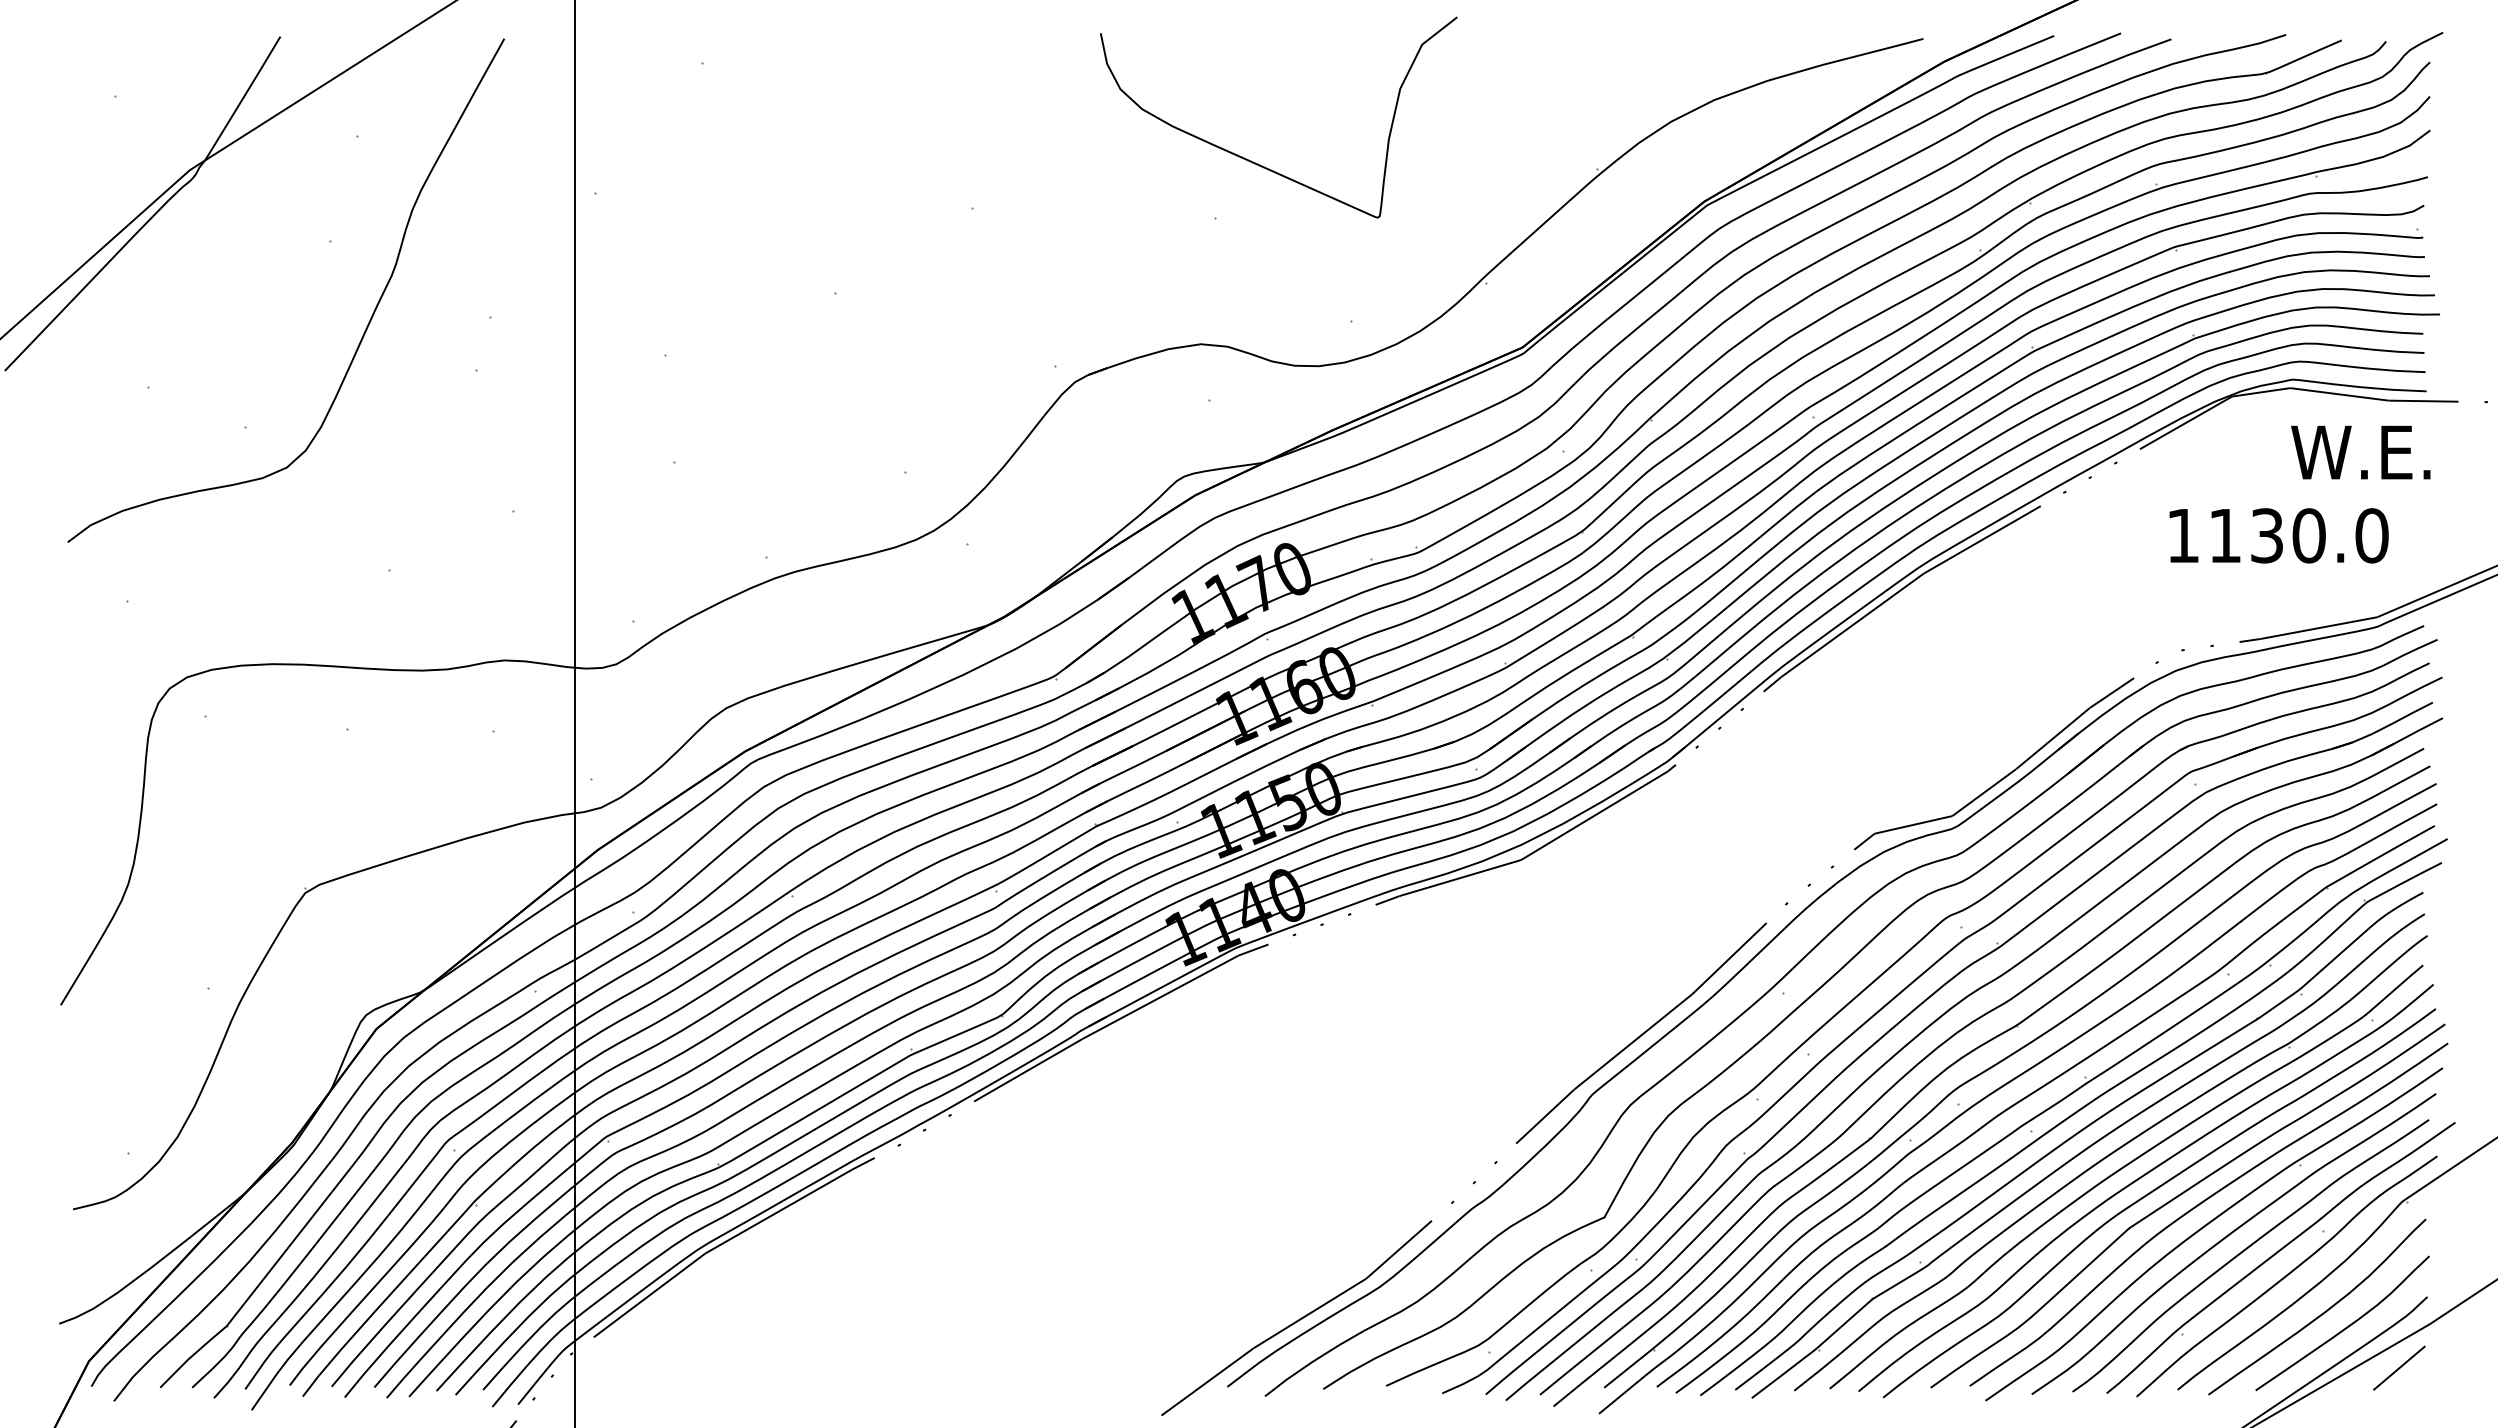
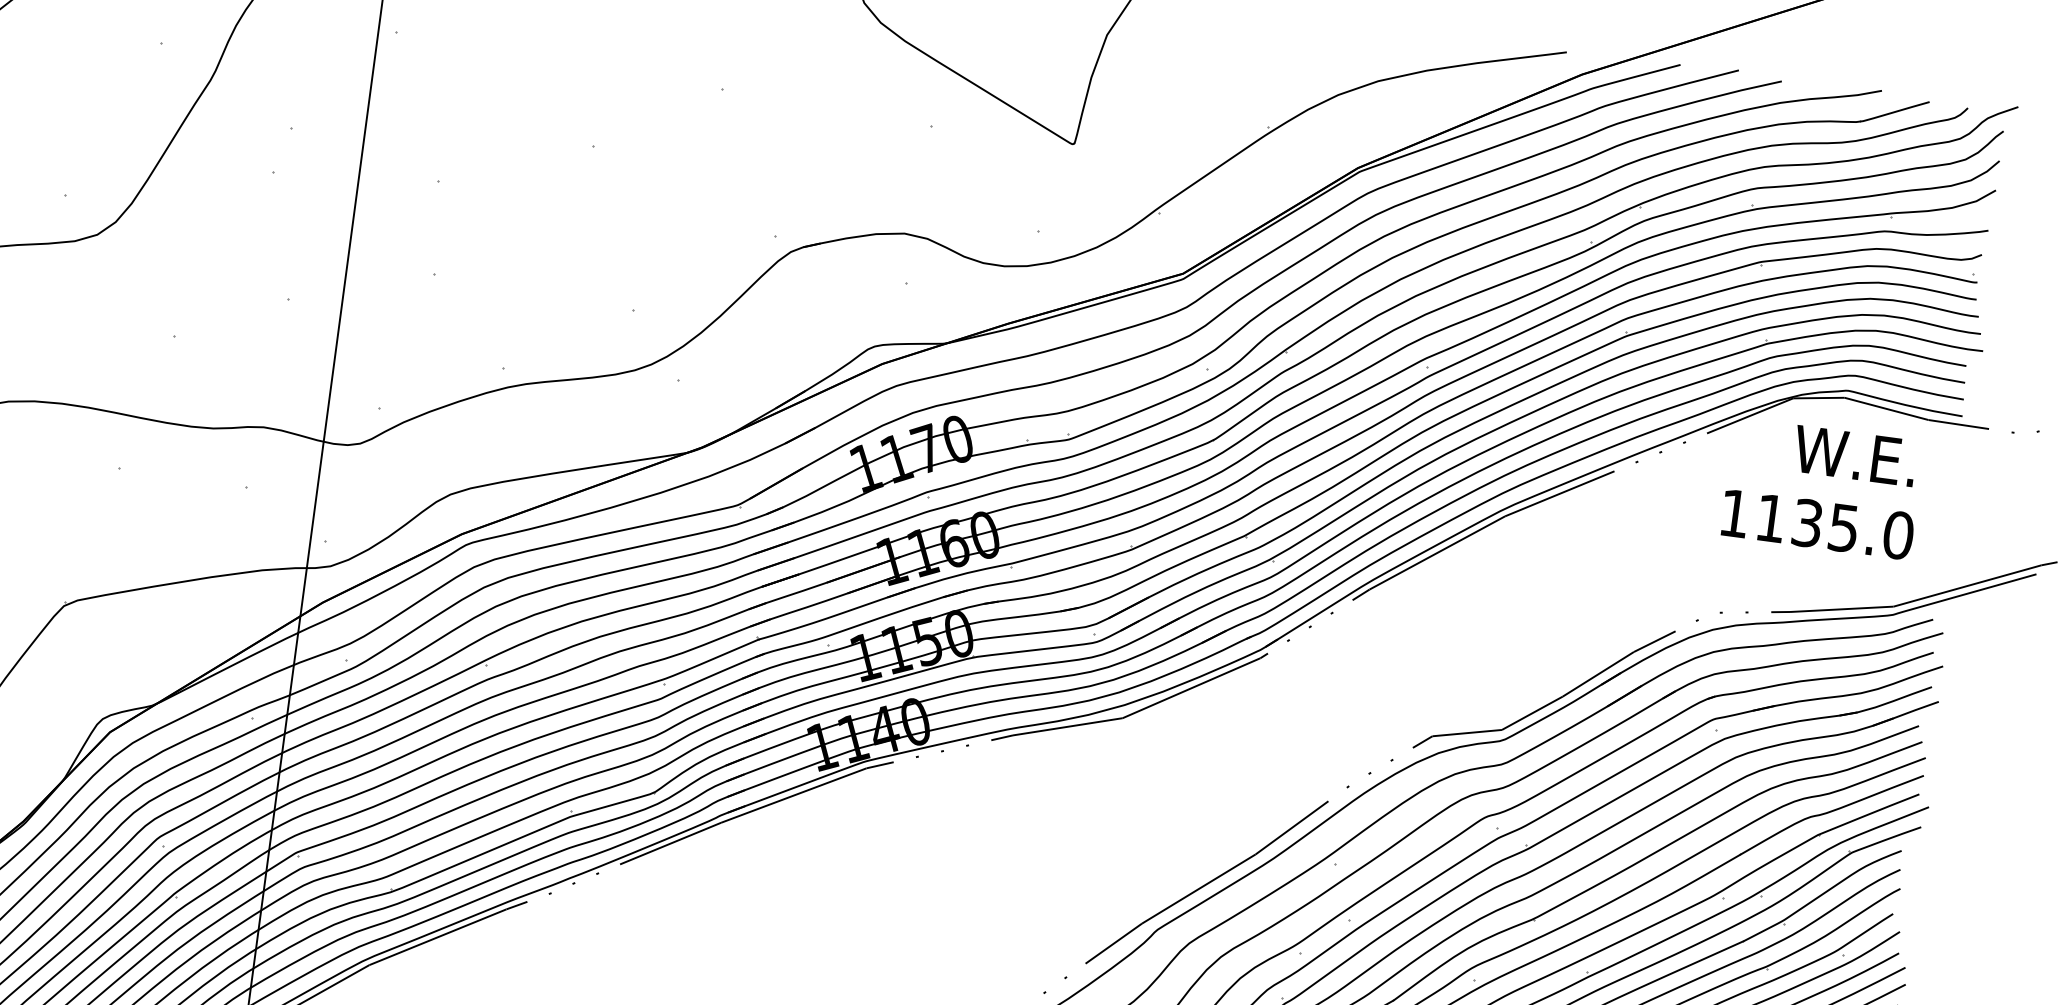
text: (2360, 452) -> (1854, 455), moved
text: (2308, 535) -> (1843, 527), 1130.0 -> 1135.0

